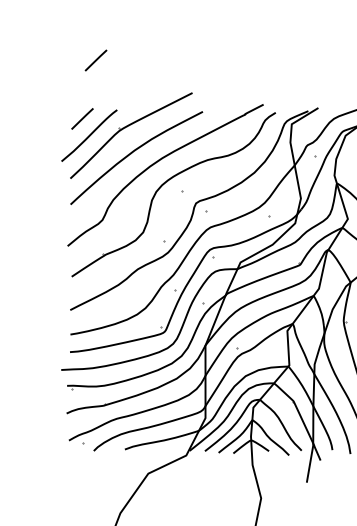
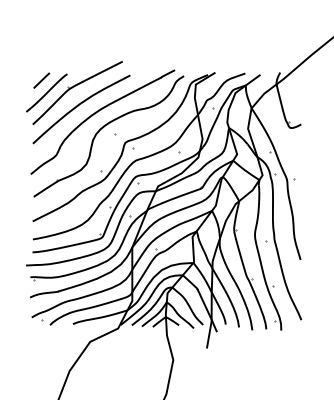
line: (95, 60) -> (51, 37), removed

